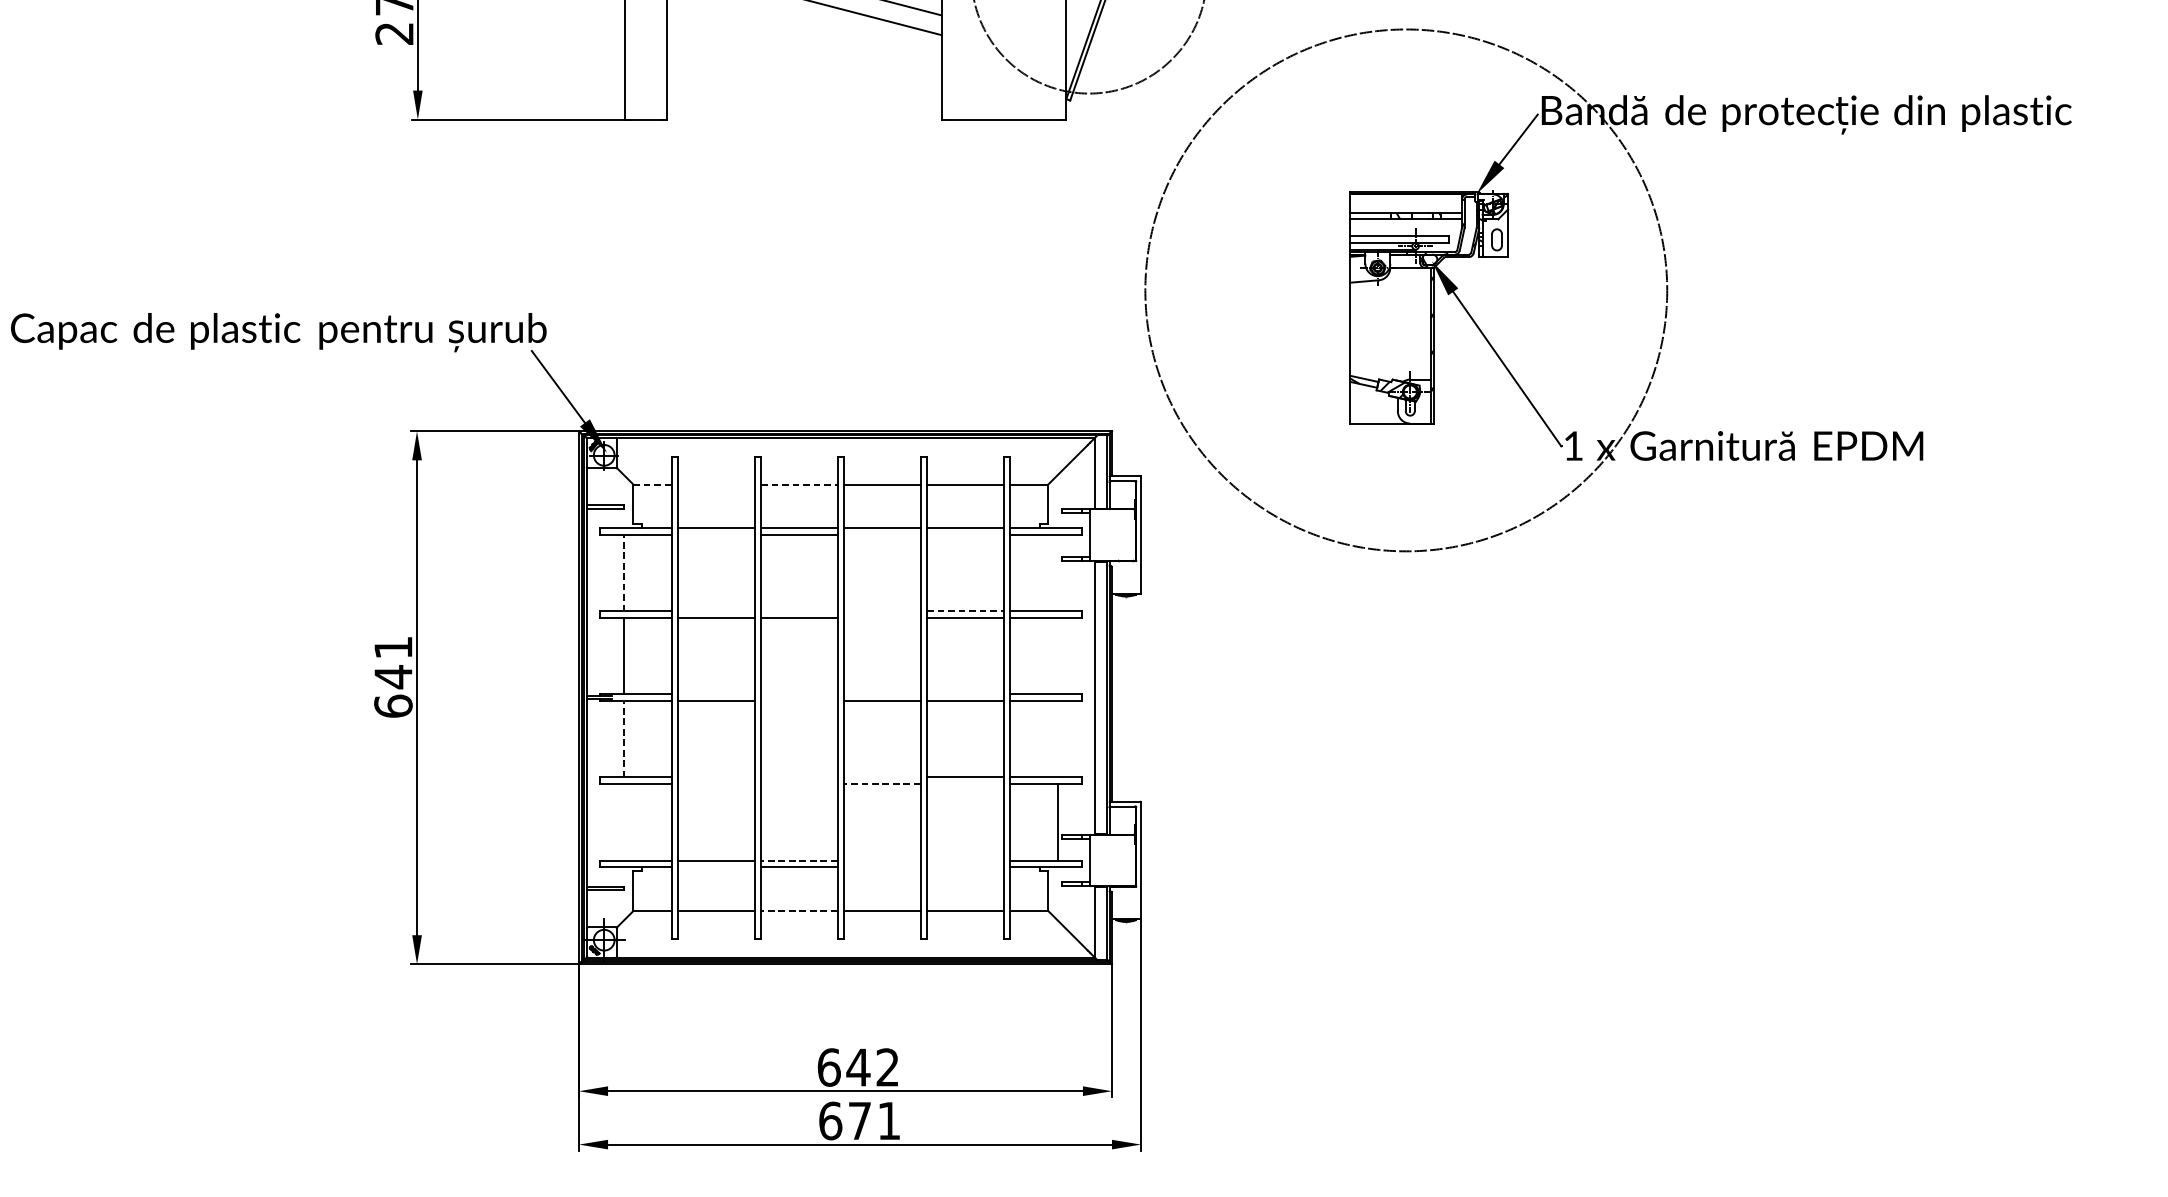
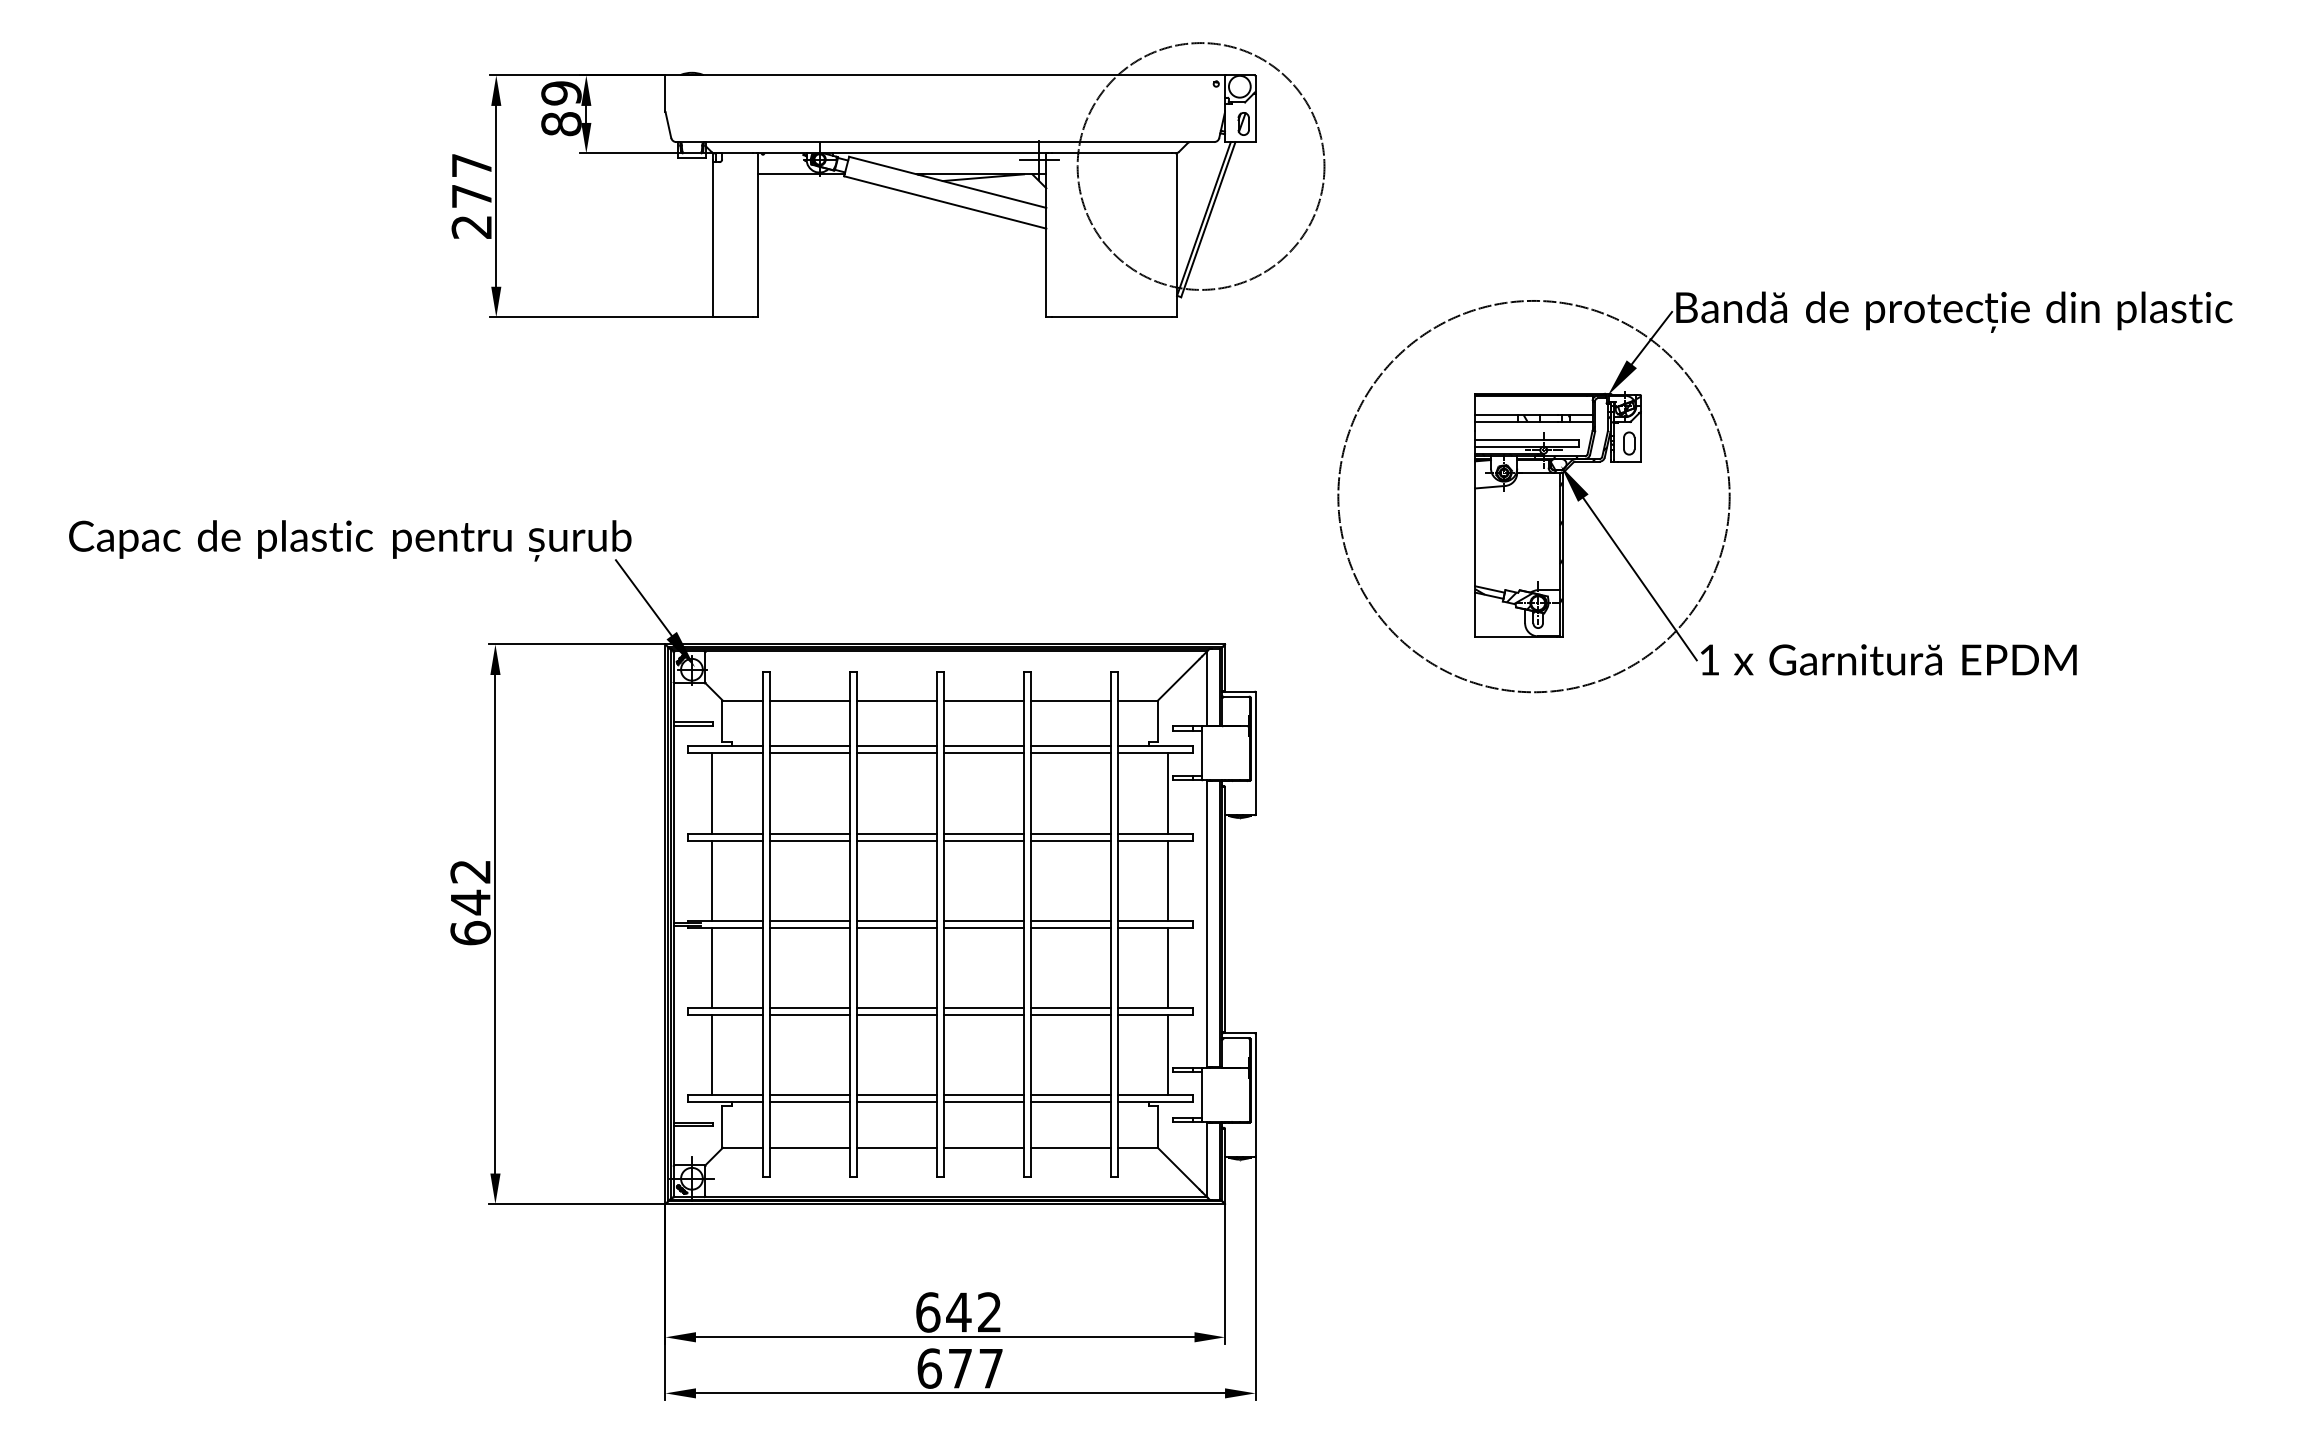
circle: (1405, 290) -> (1533, 496), size x0.71
line: (653, 484) -> (743, 700), dashed -> solid
line: (716, 484) -> (809, 700), added
line: (800, 484) -> (897, 700), dashed -> solid
line: (716, 535) -> (809, 753), added
line: (881, 535) -> (983, 753), added
line: (965, 535) -> (1071, 753), added
line: (623, 573) -> (712, 793), dashed -> solid
line: (1058, 573) -> (1168, 793), added
line: (716, 611) -> (809, 833), added
line: (799, 611) -> (896, 833), added
line: (881, 611) -> (983, 833), added
line: (965, 611) -> (1071, 833), dashed -> solid
line: (881, 617) -> (983, 840), added
text: (393, 647) -> (470, 871), 641 -> 642
line: (1058, 656) -> (1168, 880), added
line: (716, 694) -> (809, 920), added
line: (799, 694) -> (896, 920), added
line: (881, 694) -> (983, 920), added
line: (965, 694) -> (1071, 920), added
line: (799, 700) -> (896, 927), added
line: (623, 738) -> (712, 967), dashed -> solid
line: (1058, 738) -> (1168, 967), added
line: (716, 777) -> (809, 1007), added
line: (799, 777) -> (896, 1007), added
line: (881, 777) -> (983, 1007), added
line: (716, 783) -> (809, 1014), added
line: (799, 783) -> (896, 1014), added
line: (881, 783) -> (983, 1014), dashed -> solid
line: (965, 783) -> (1071, 1014), added
line: (623, 821) -> (712, 1054), added
line: (799, 860) -> (896, 1095), dashed -> solid
line: (881, 860) -> (983, 1095), added
line: (965, 860) -> (1071, 1095), added
line: (716, 867) -> (809, 1102), added
line: (881, 867) -> (983, 1102), added
line: (965, 867) -> (1071, 1102), added
line: (799, 910) -> (896, 1147), dashed -> solid
text: (888, 1120) -> (990, 1368), 671 -> 677

